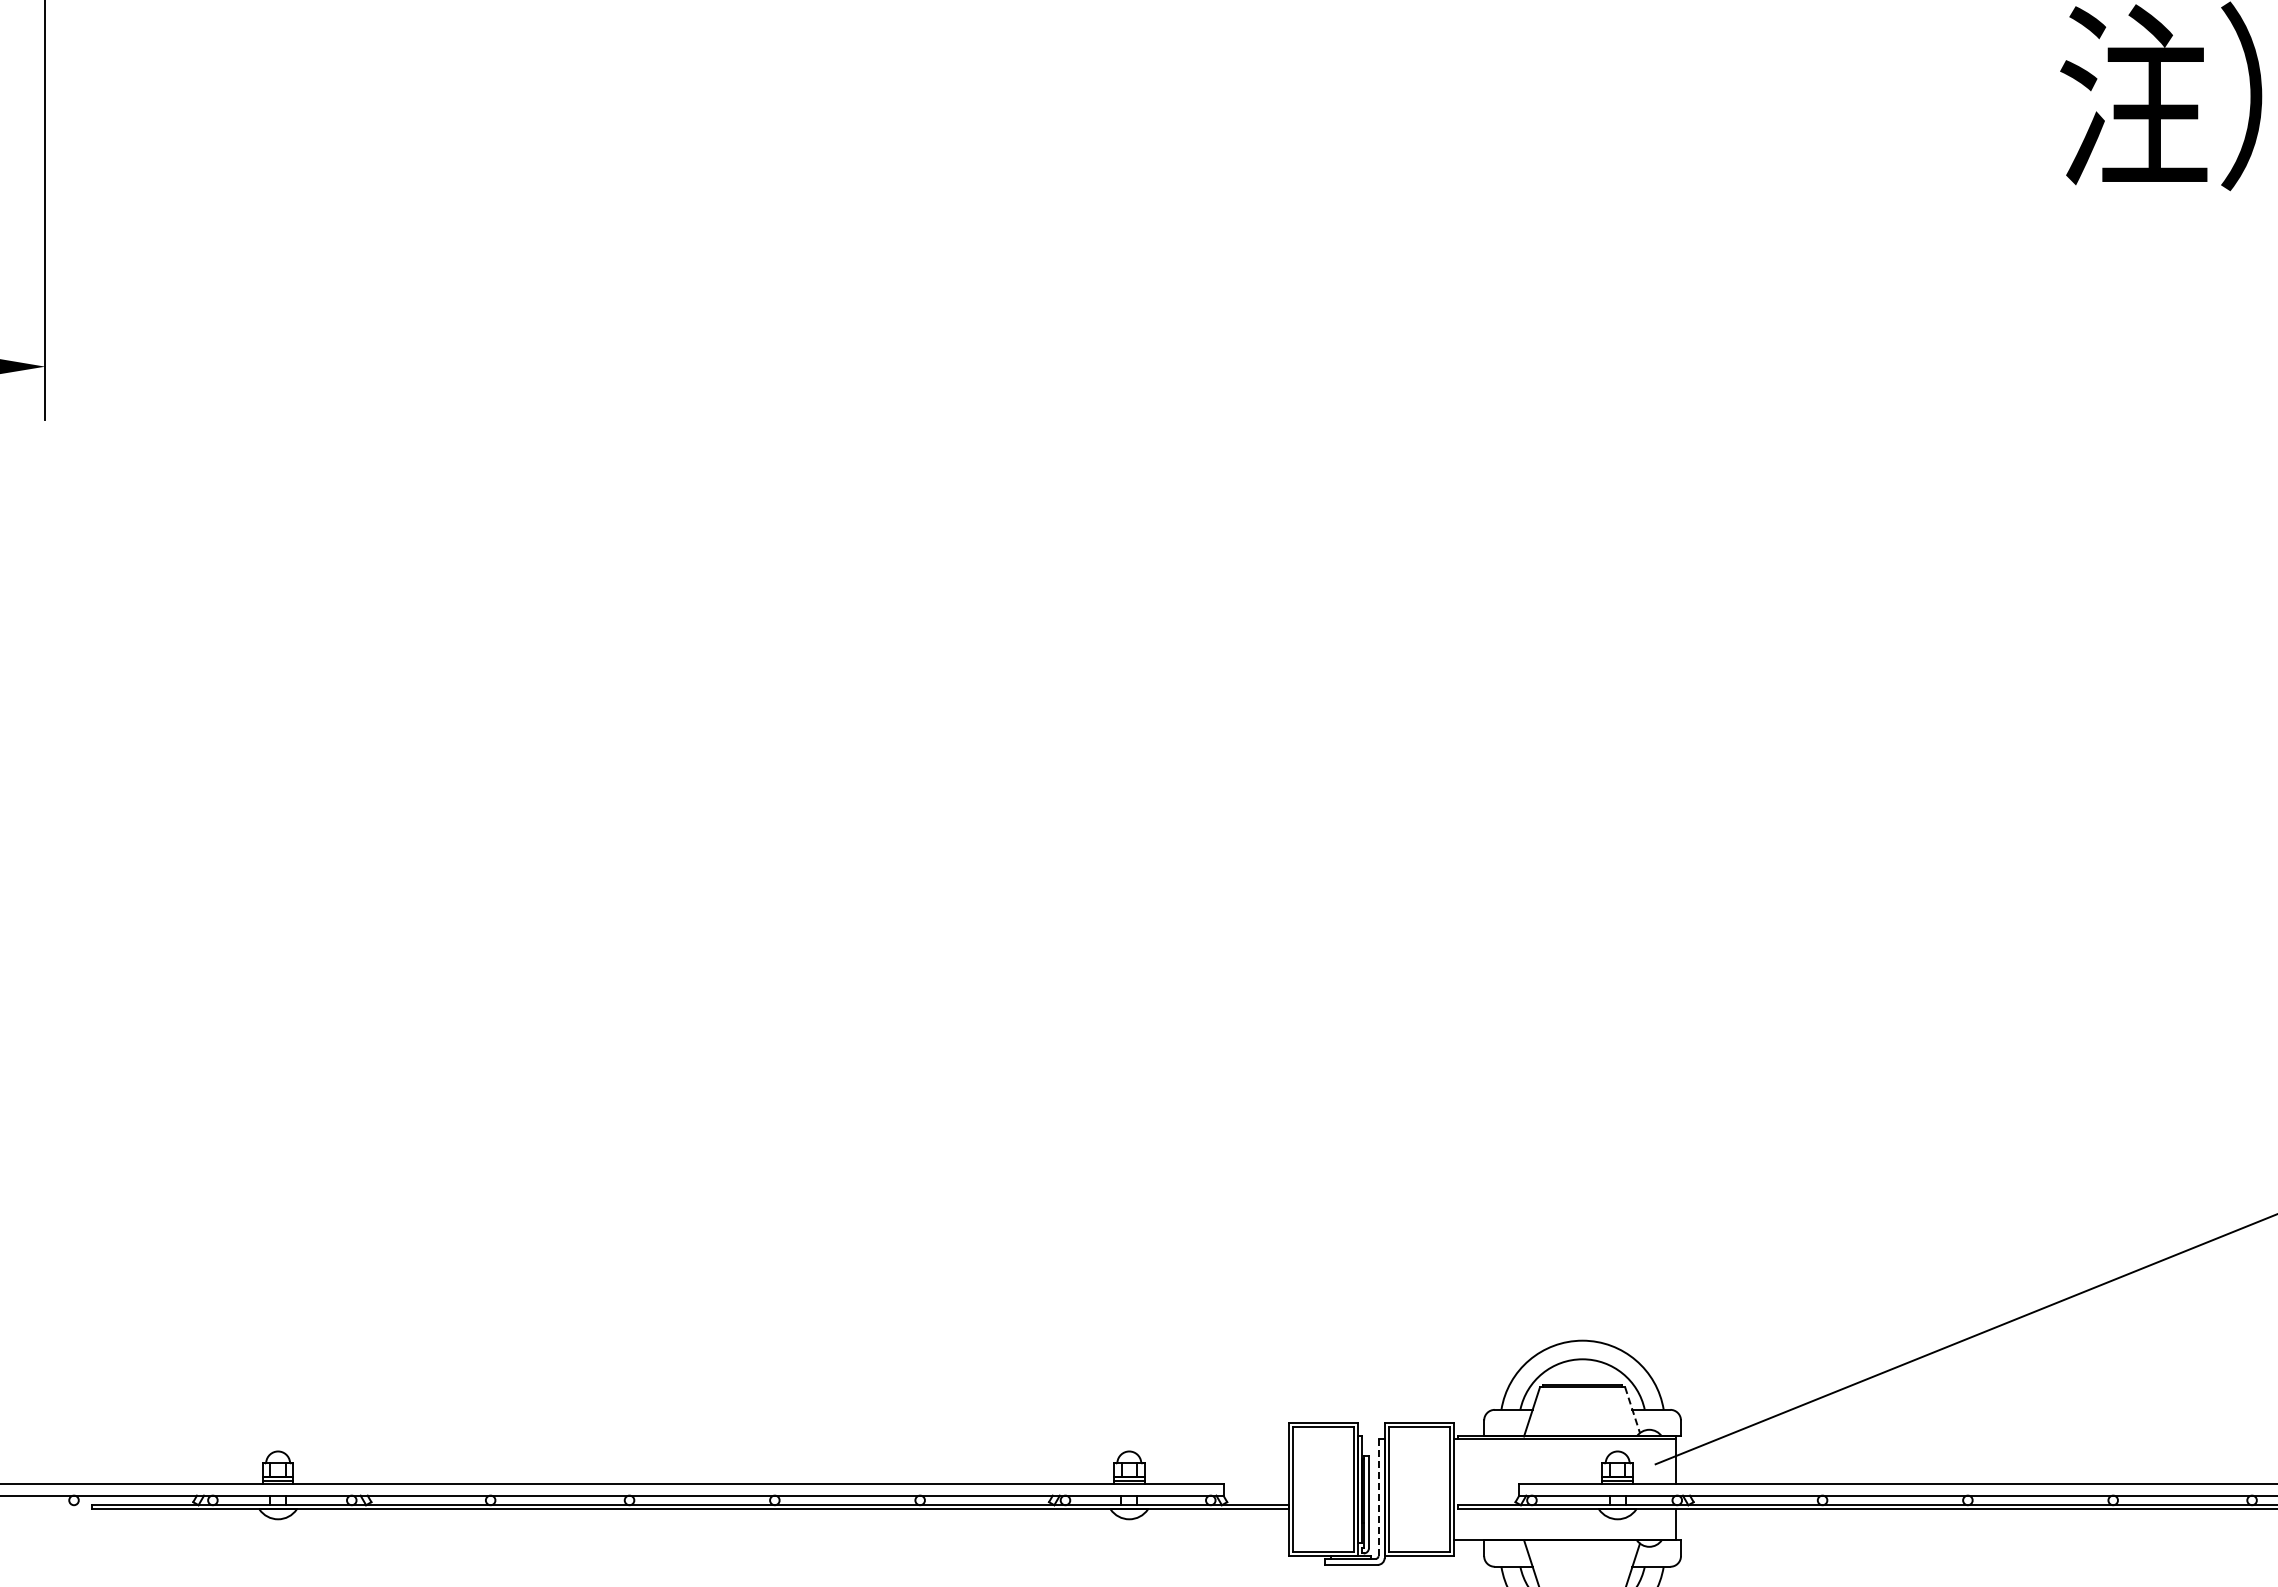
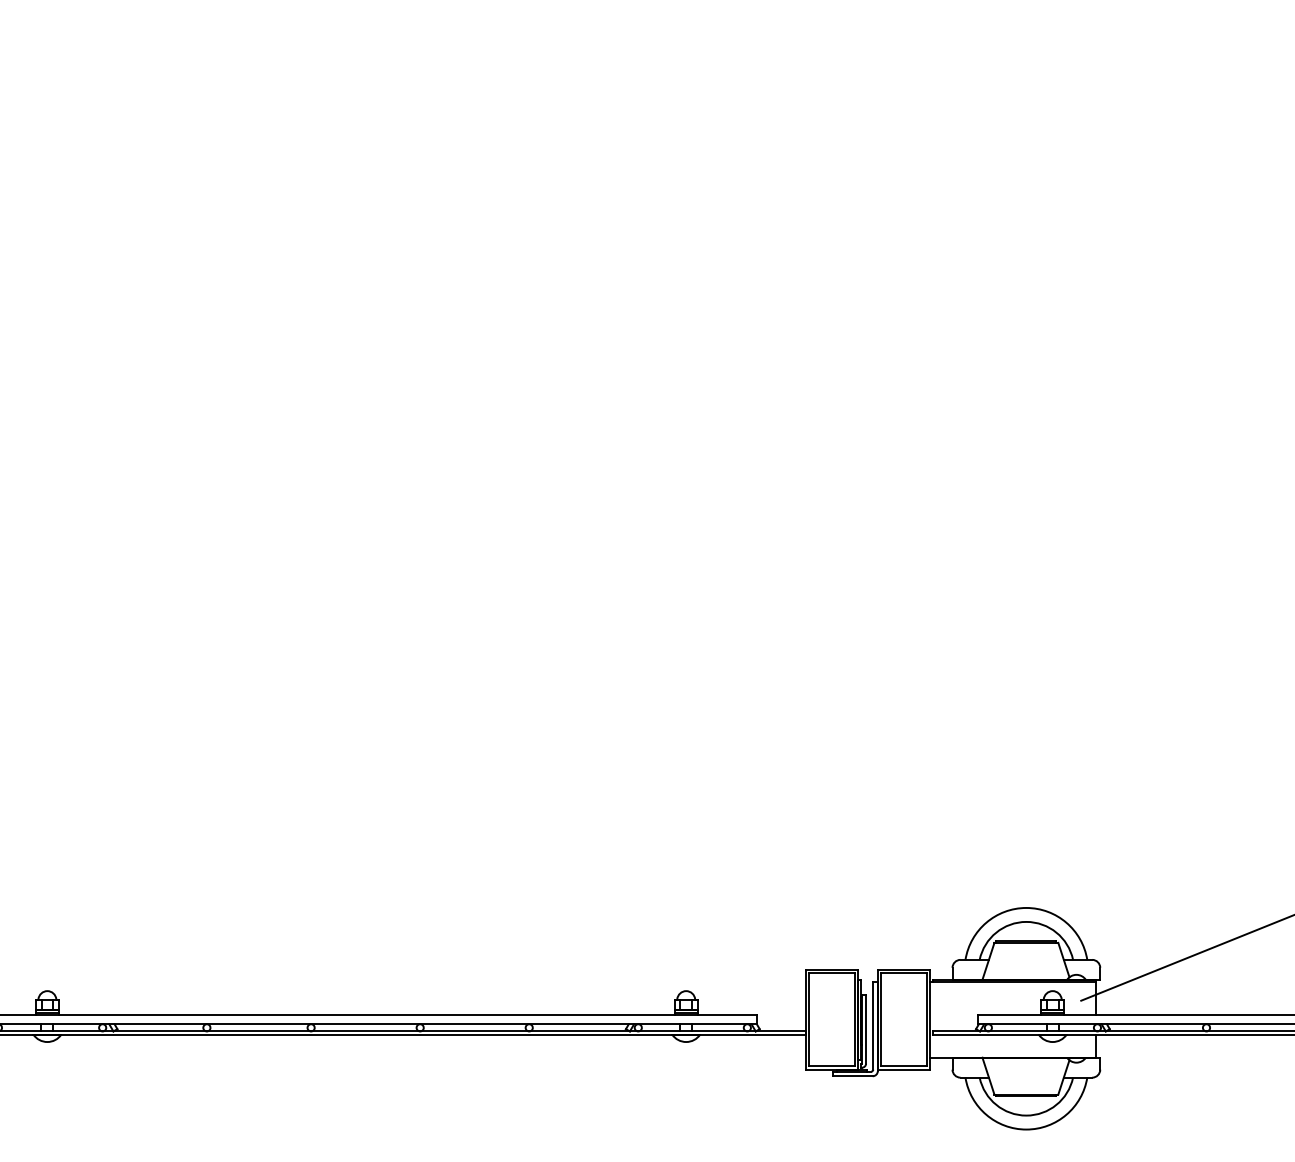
line: (1632, 1410) -> (1063, 960), dashed -> solid
line: (1378, 1497) -> (873, 1025), dashed -> solid

